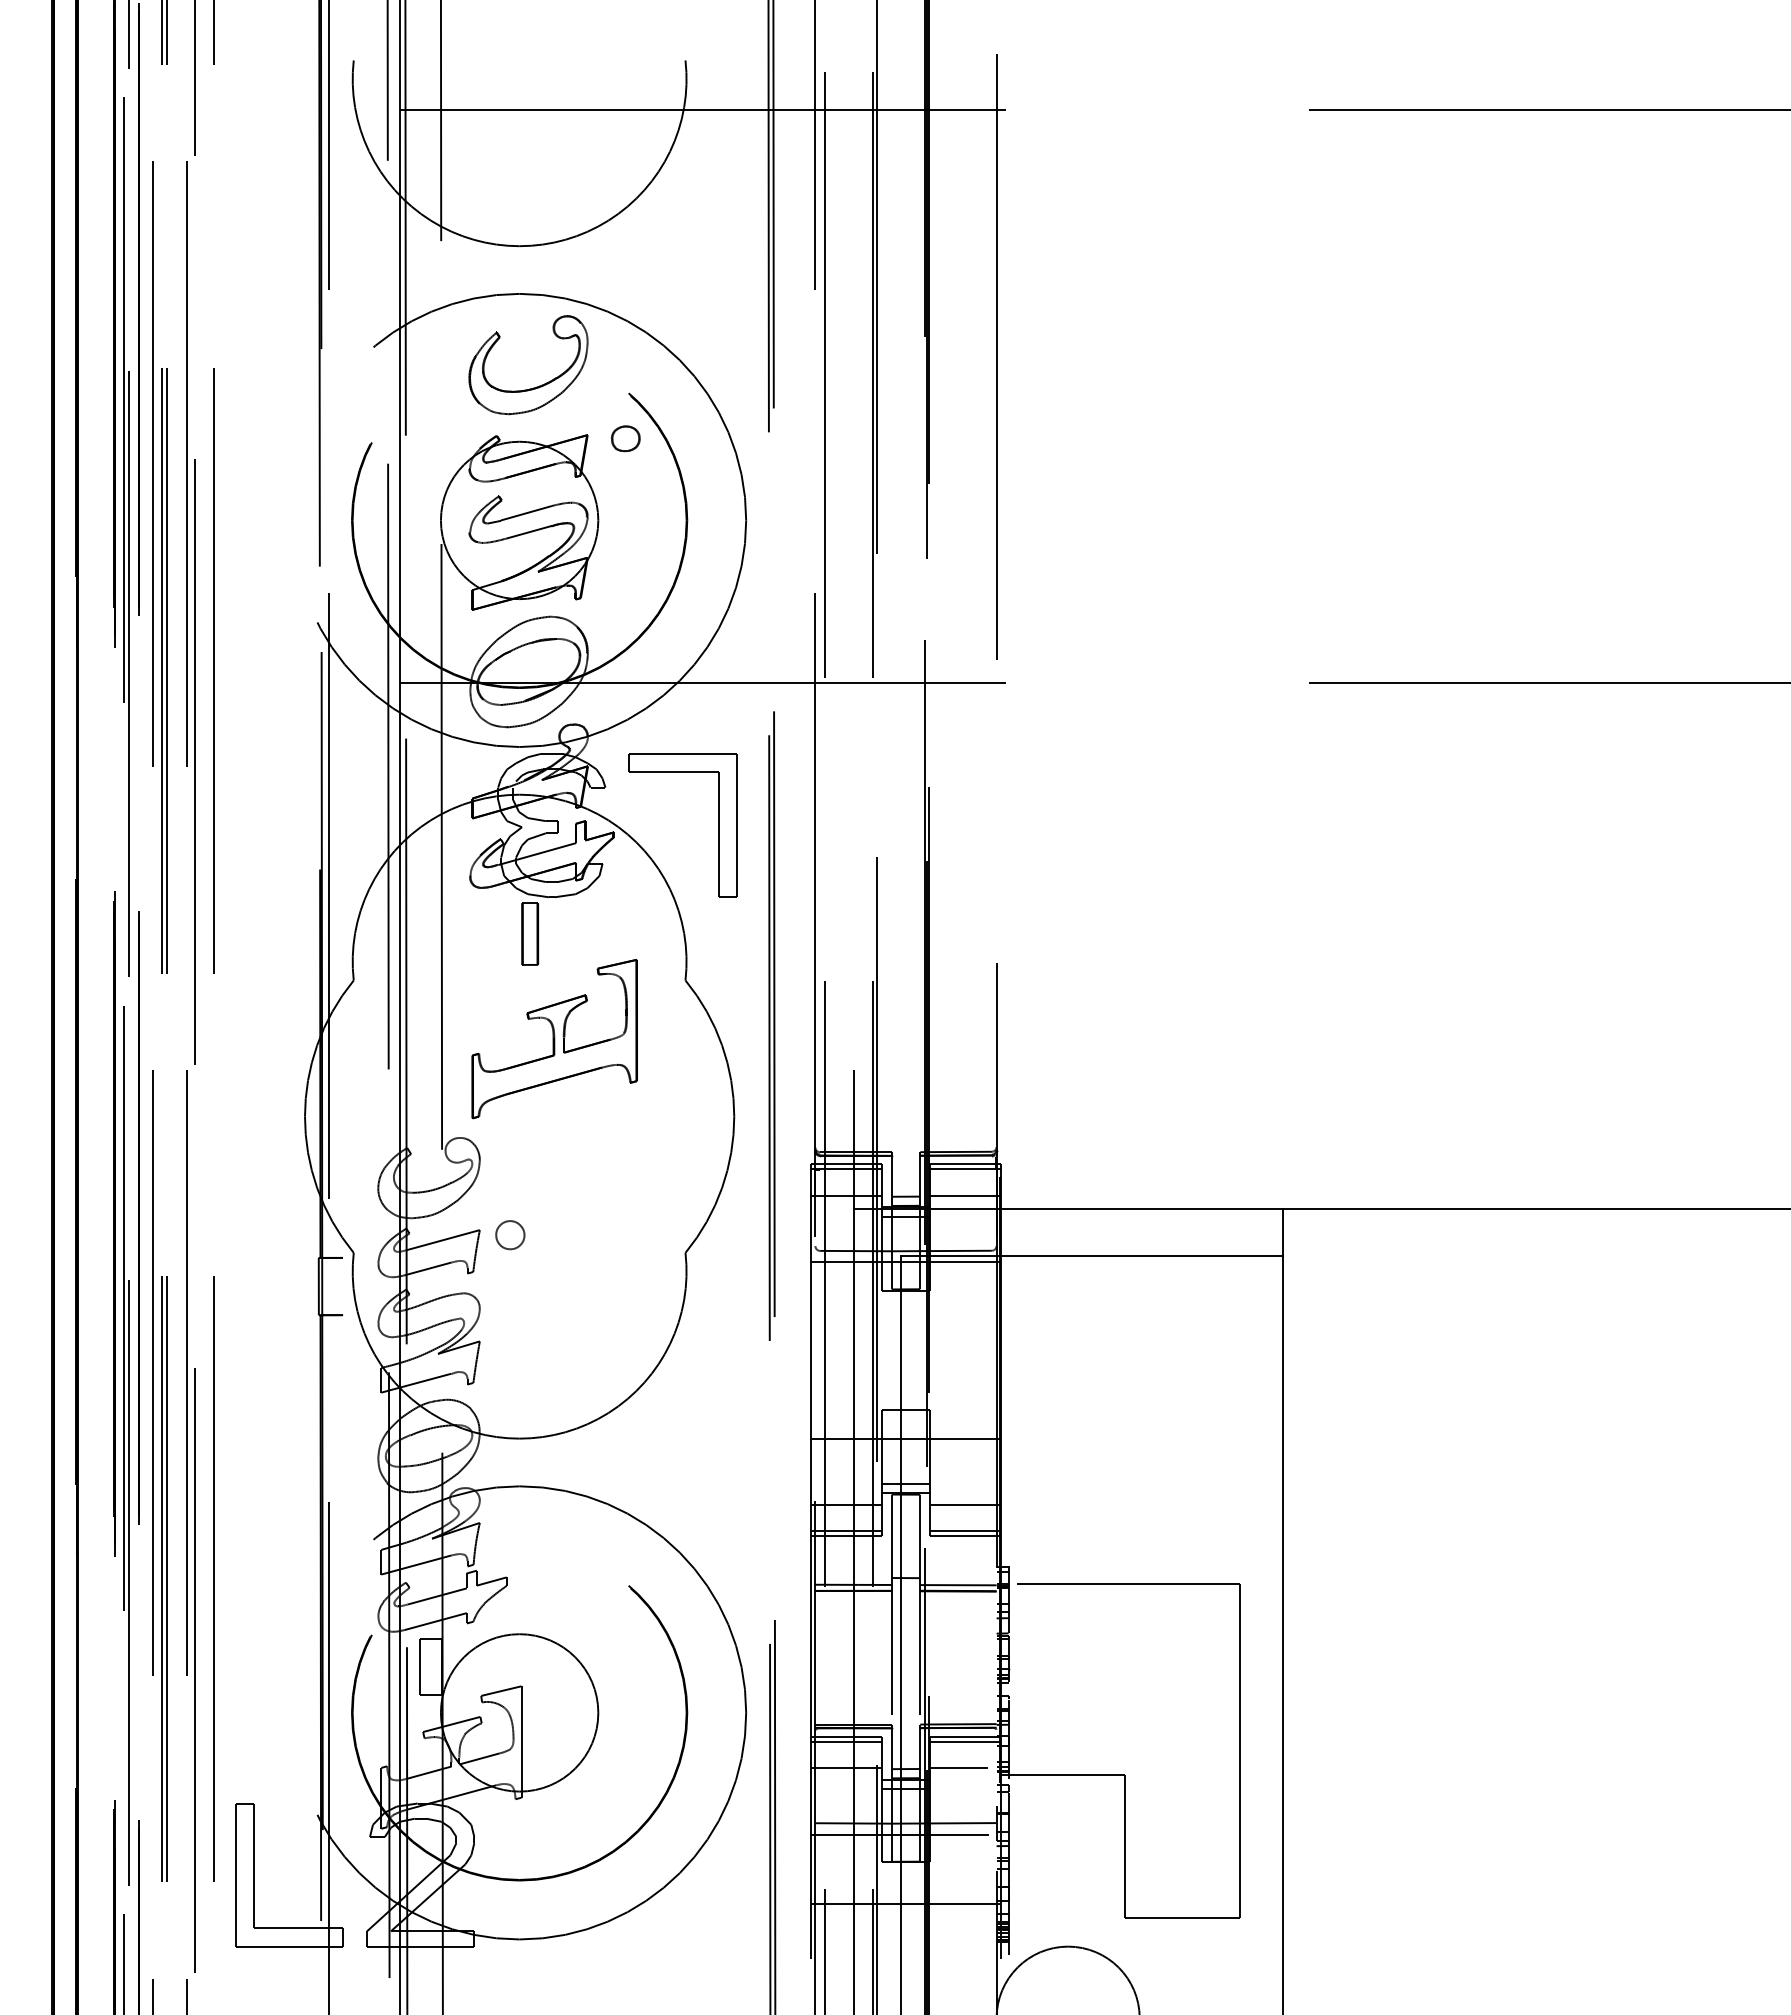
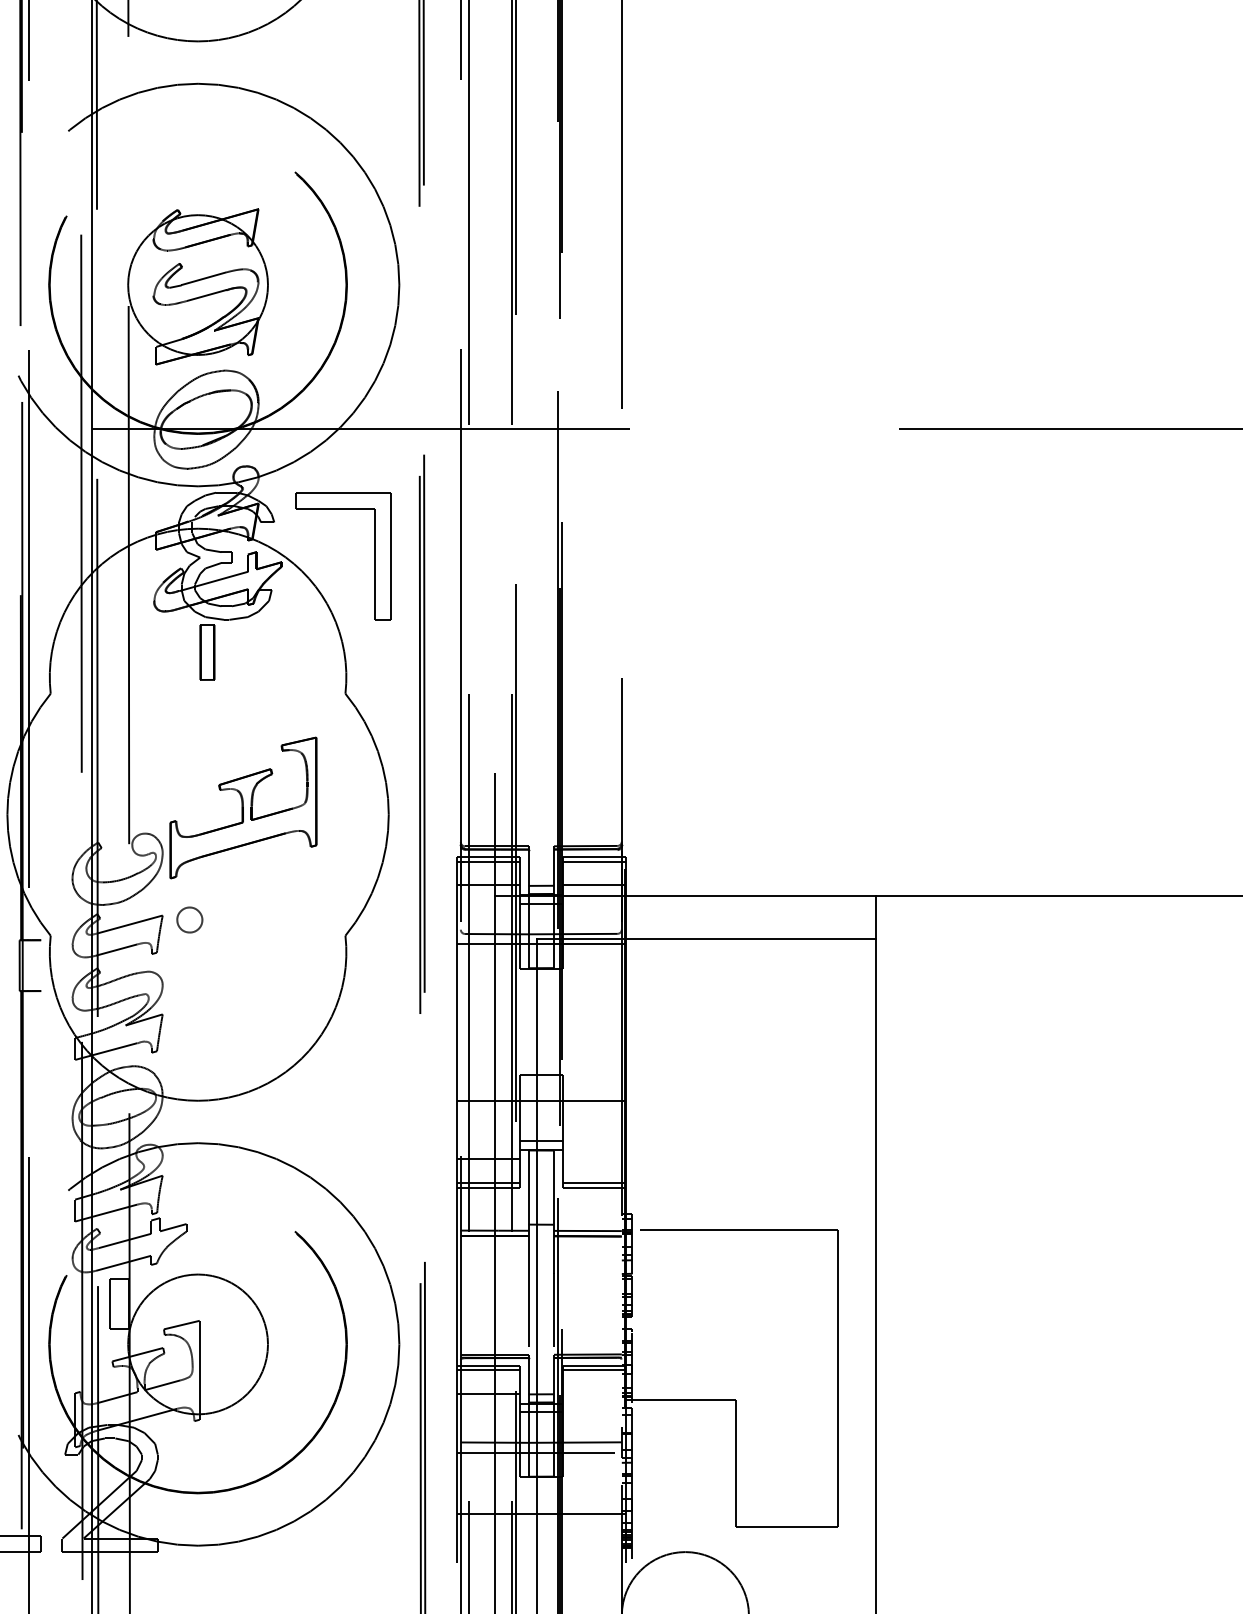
part: (536, 386) -> (213, 166), removed
part: (625, 438) -> (292, 212), removed
part: (554, 1039) -> (243, 808), moved
line: (965, 1504) -> (594, 1159), removed
line: (958, 1768) -> (587, 1393), removed

